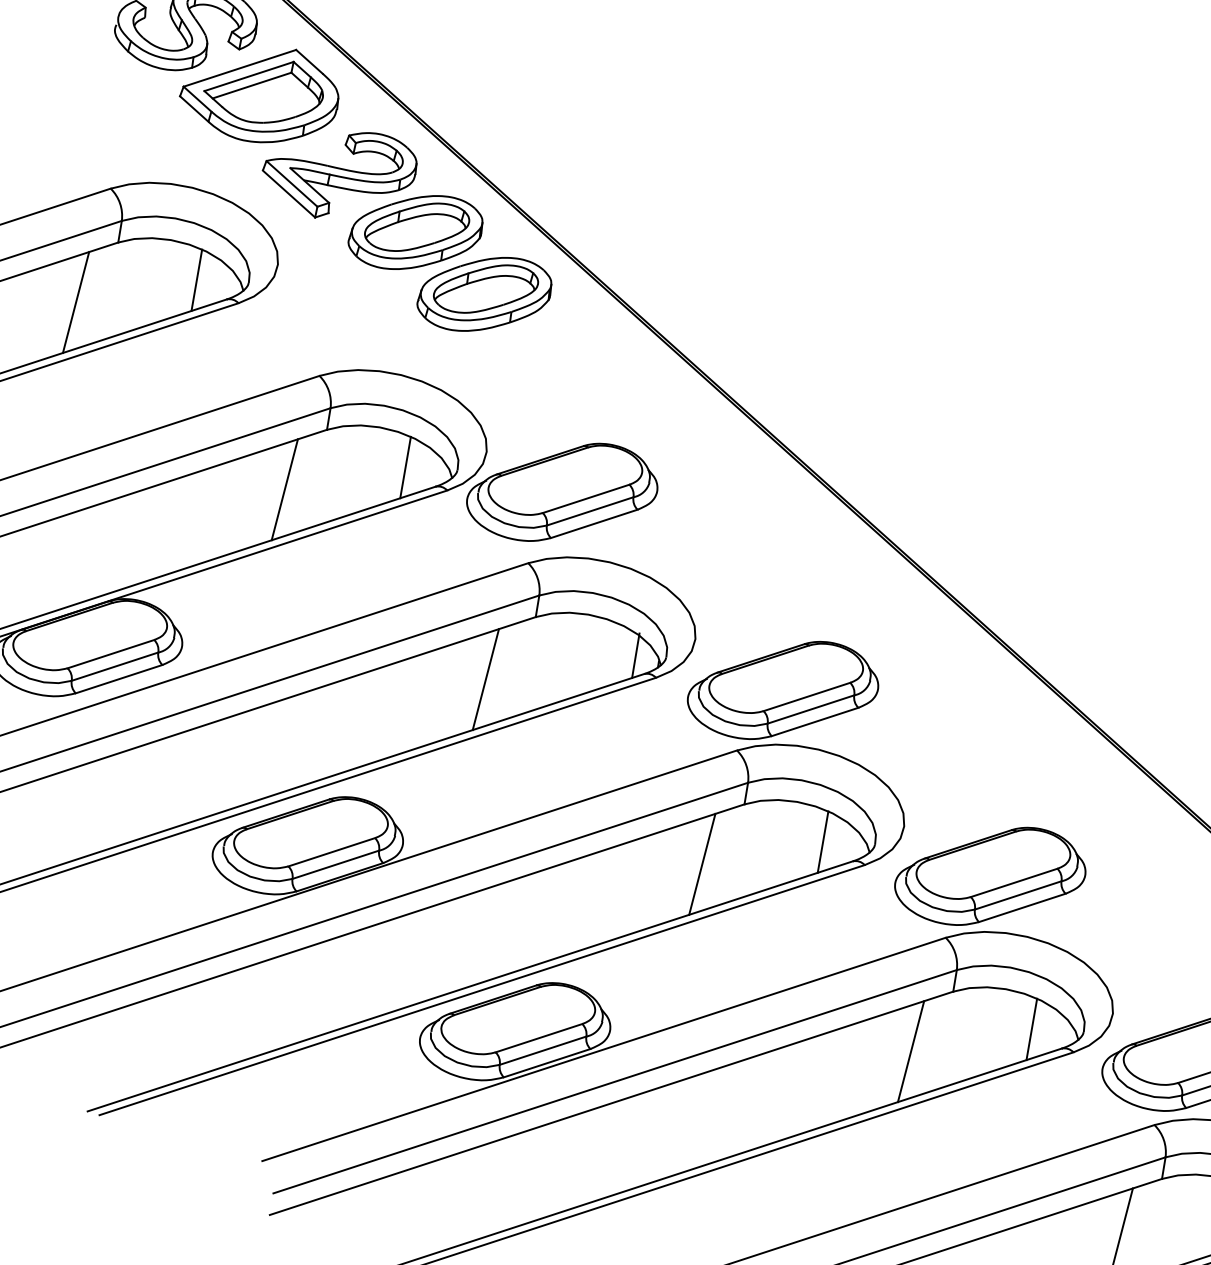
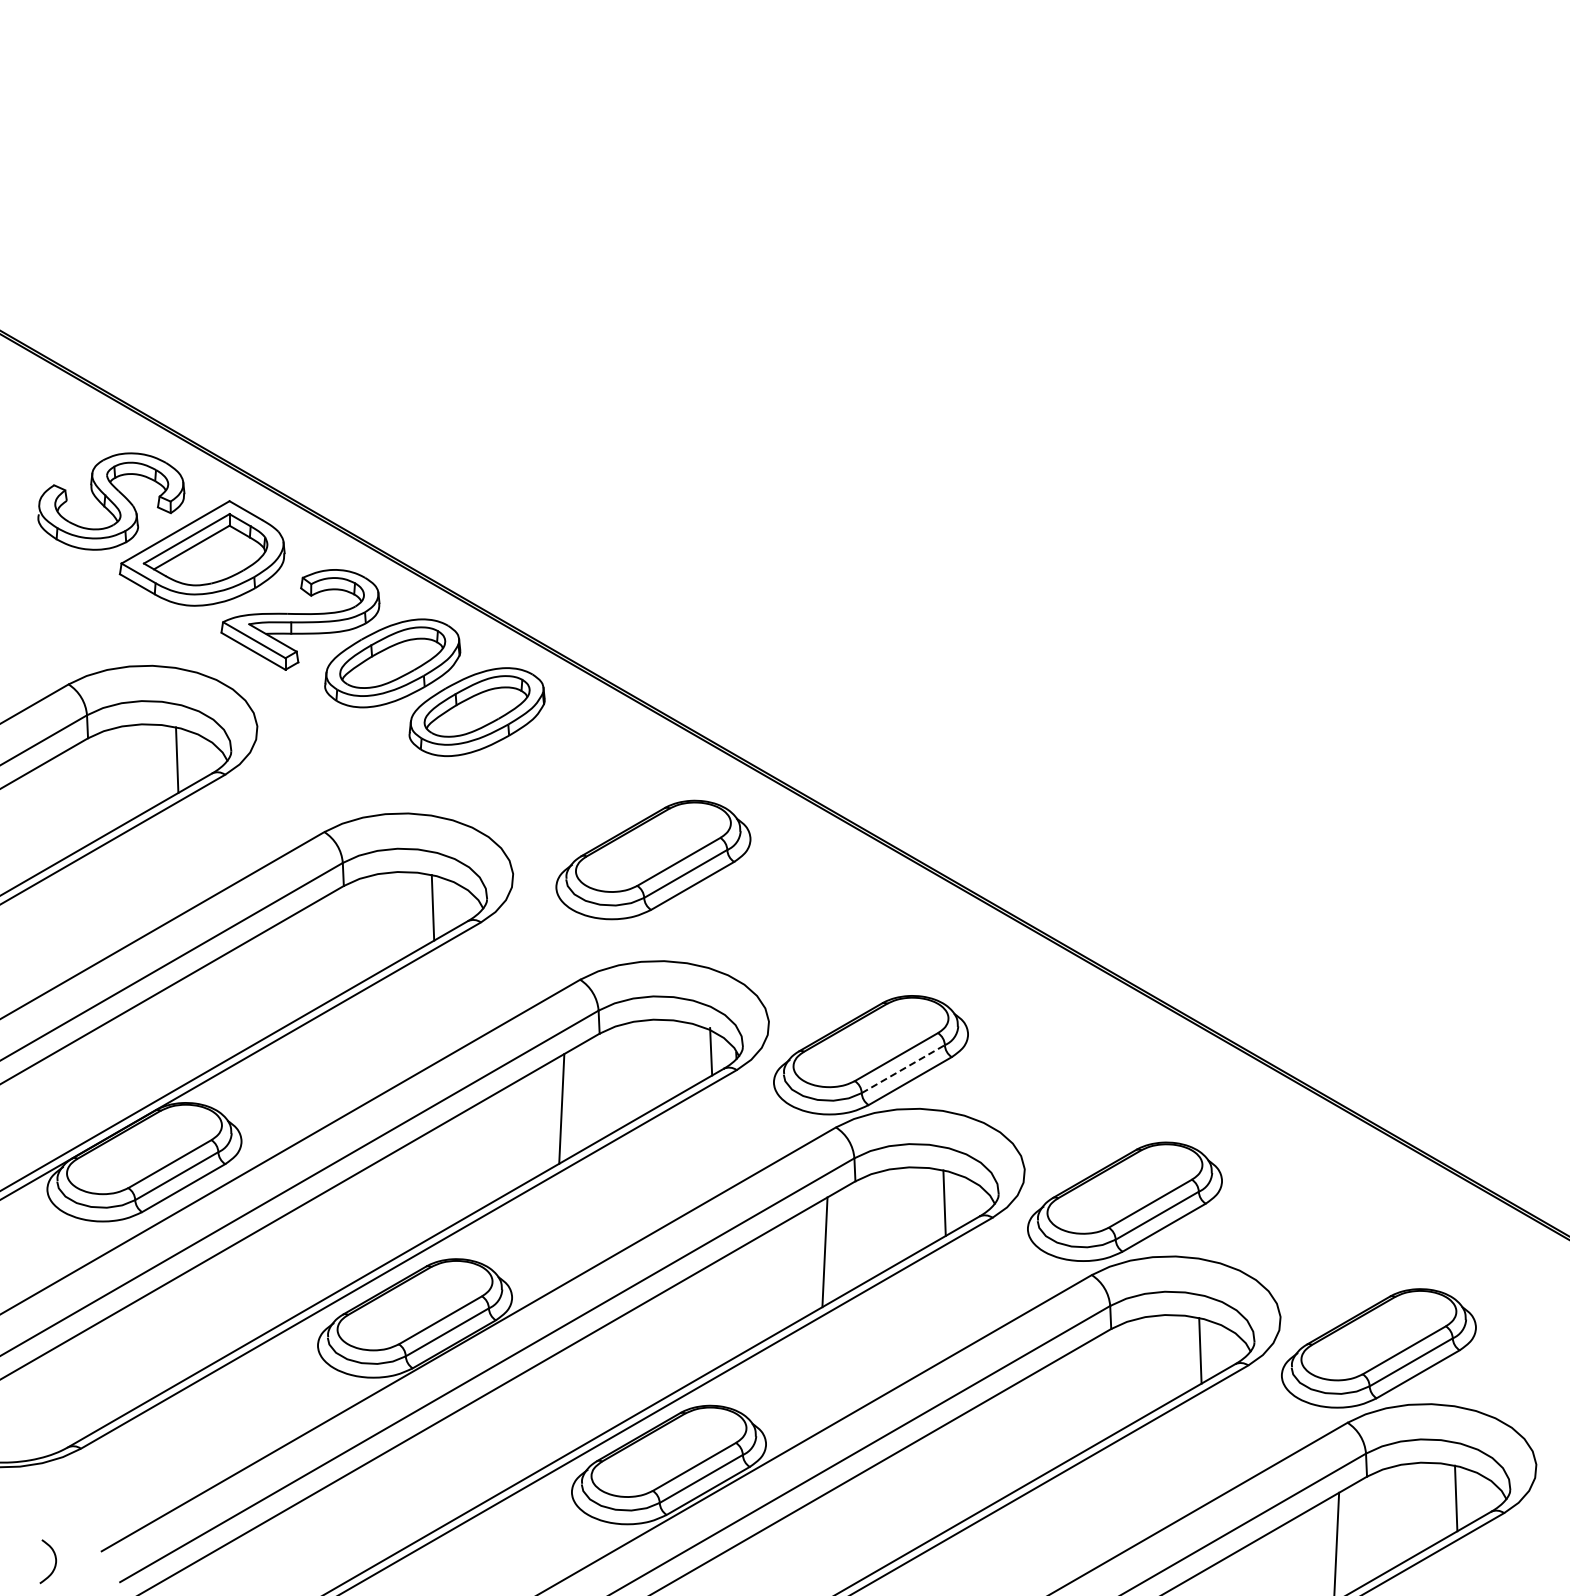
line: (75, 302) -> (57, 809), removed
line: (284, 489) -> (312, 956), removed
part: (563, 491) -> (653, 859), moved
line: (811, 709) -> (903, 1069), solid -> dashed
line: (910, 1051) -> (1080, 1399), removed

